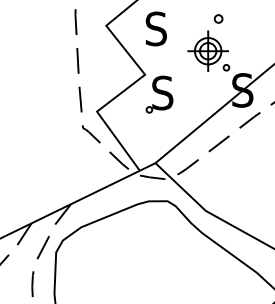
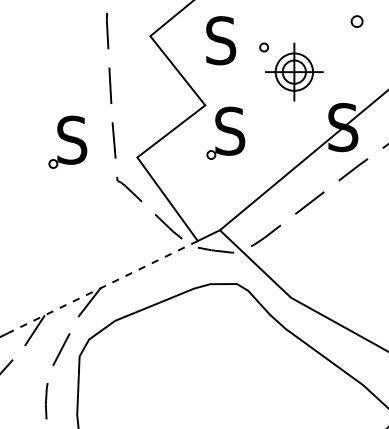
part: (218, 18) -> (356, 21), moved
part: (225, 67) -> (263, 47), moved
part: (47, 100) -> (67, 141), added
line: (72, 203) -> (102, 287), solid -> dashed

